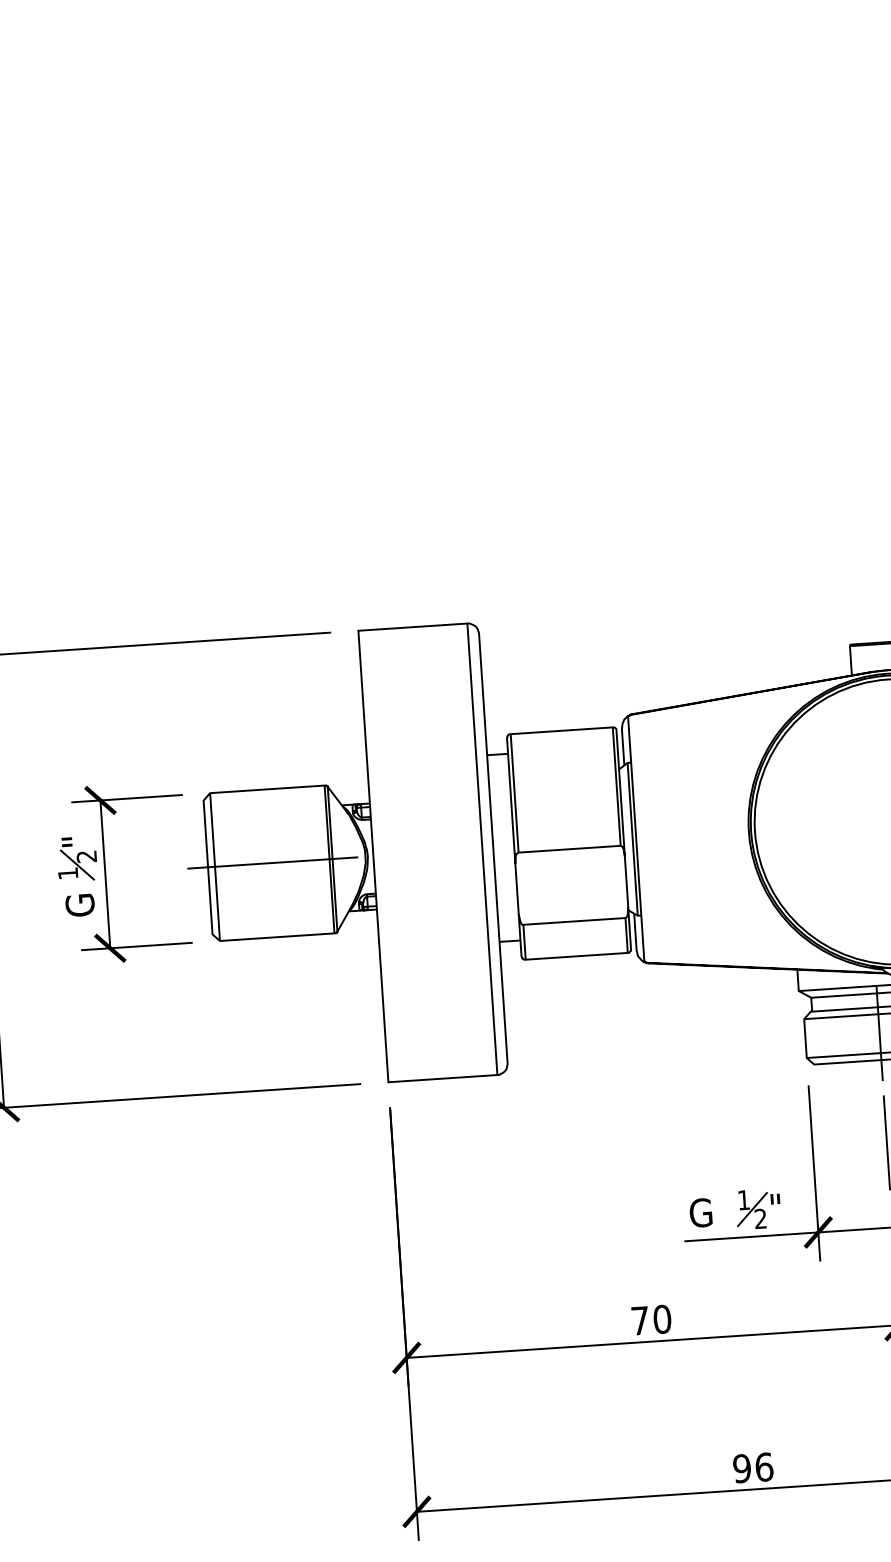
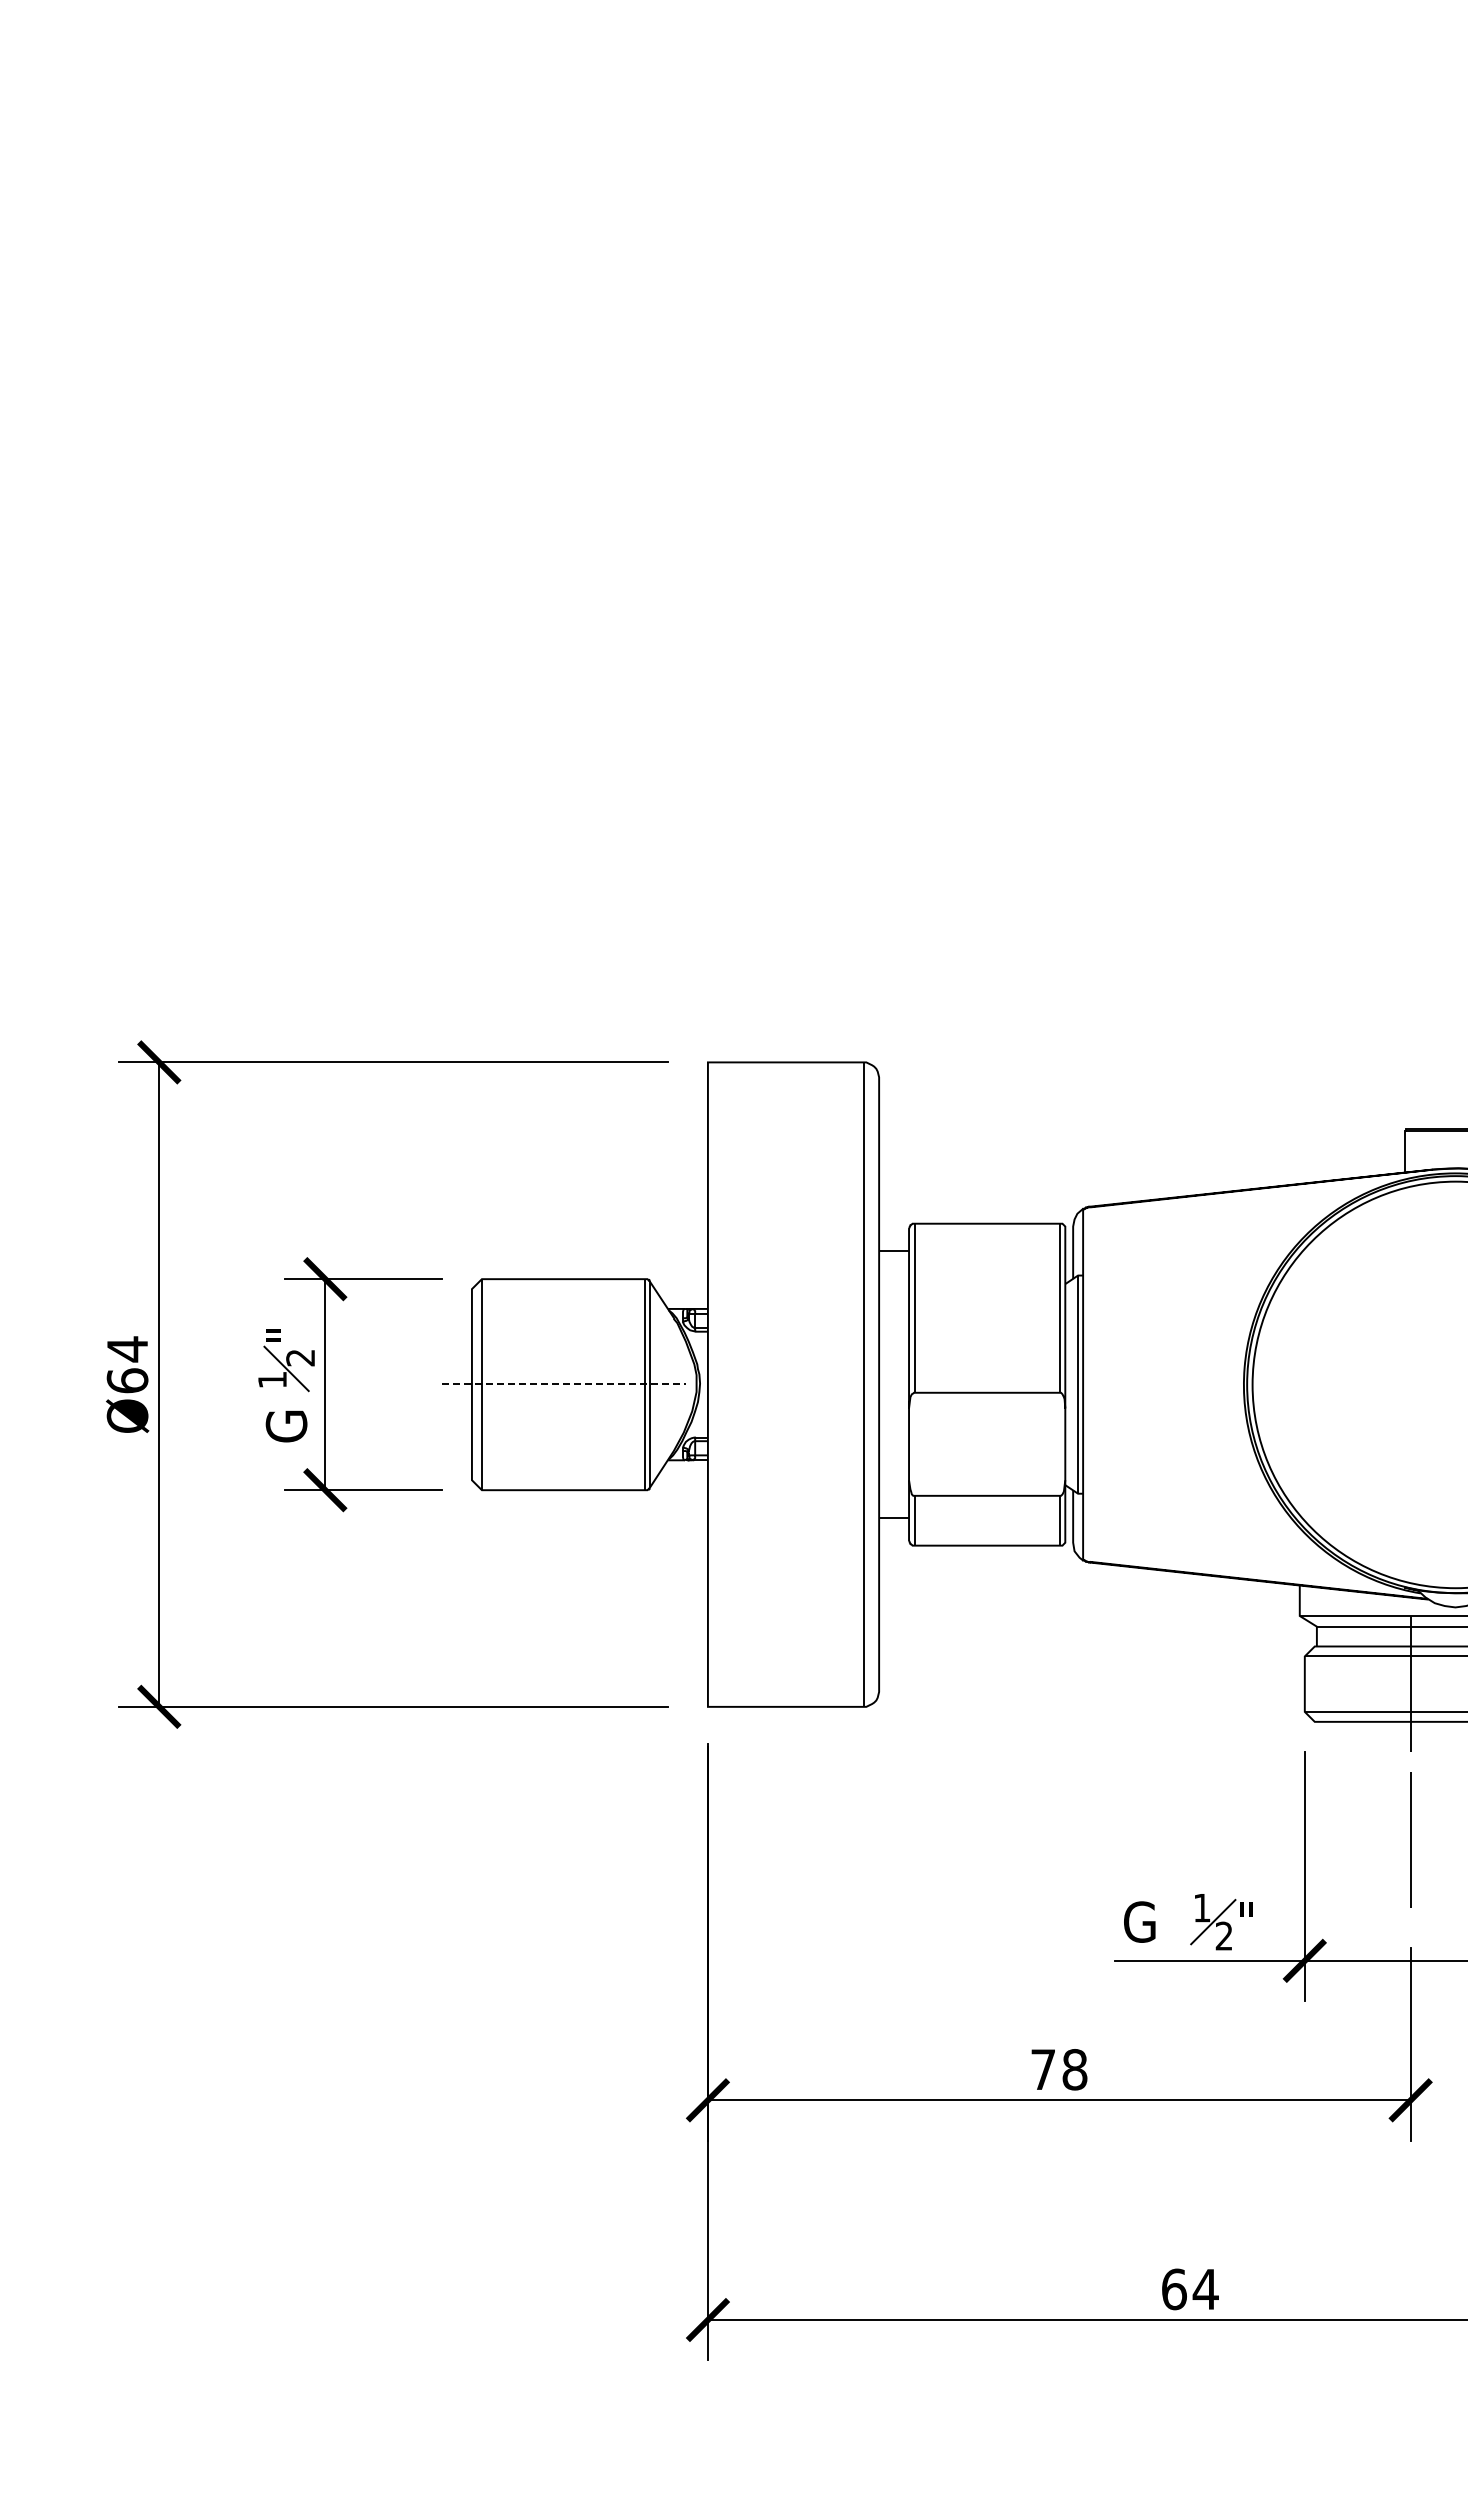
line: (272, 863) -> (564, 1384), solid -> dashed
text: (662, 1319) -> (1074, 2069), 70 -> 78
text: (752, 1468) -> (1189, 2289), 96 -> 64

